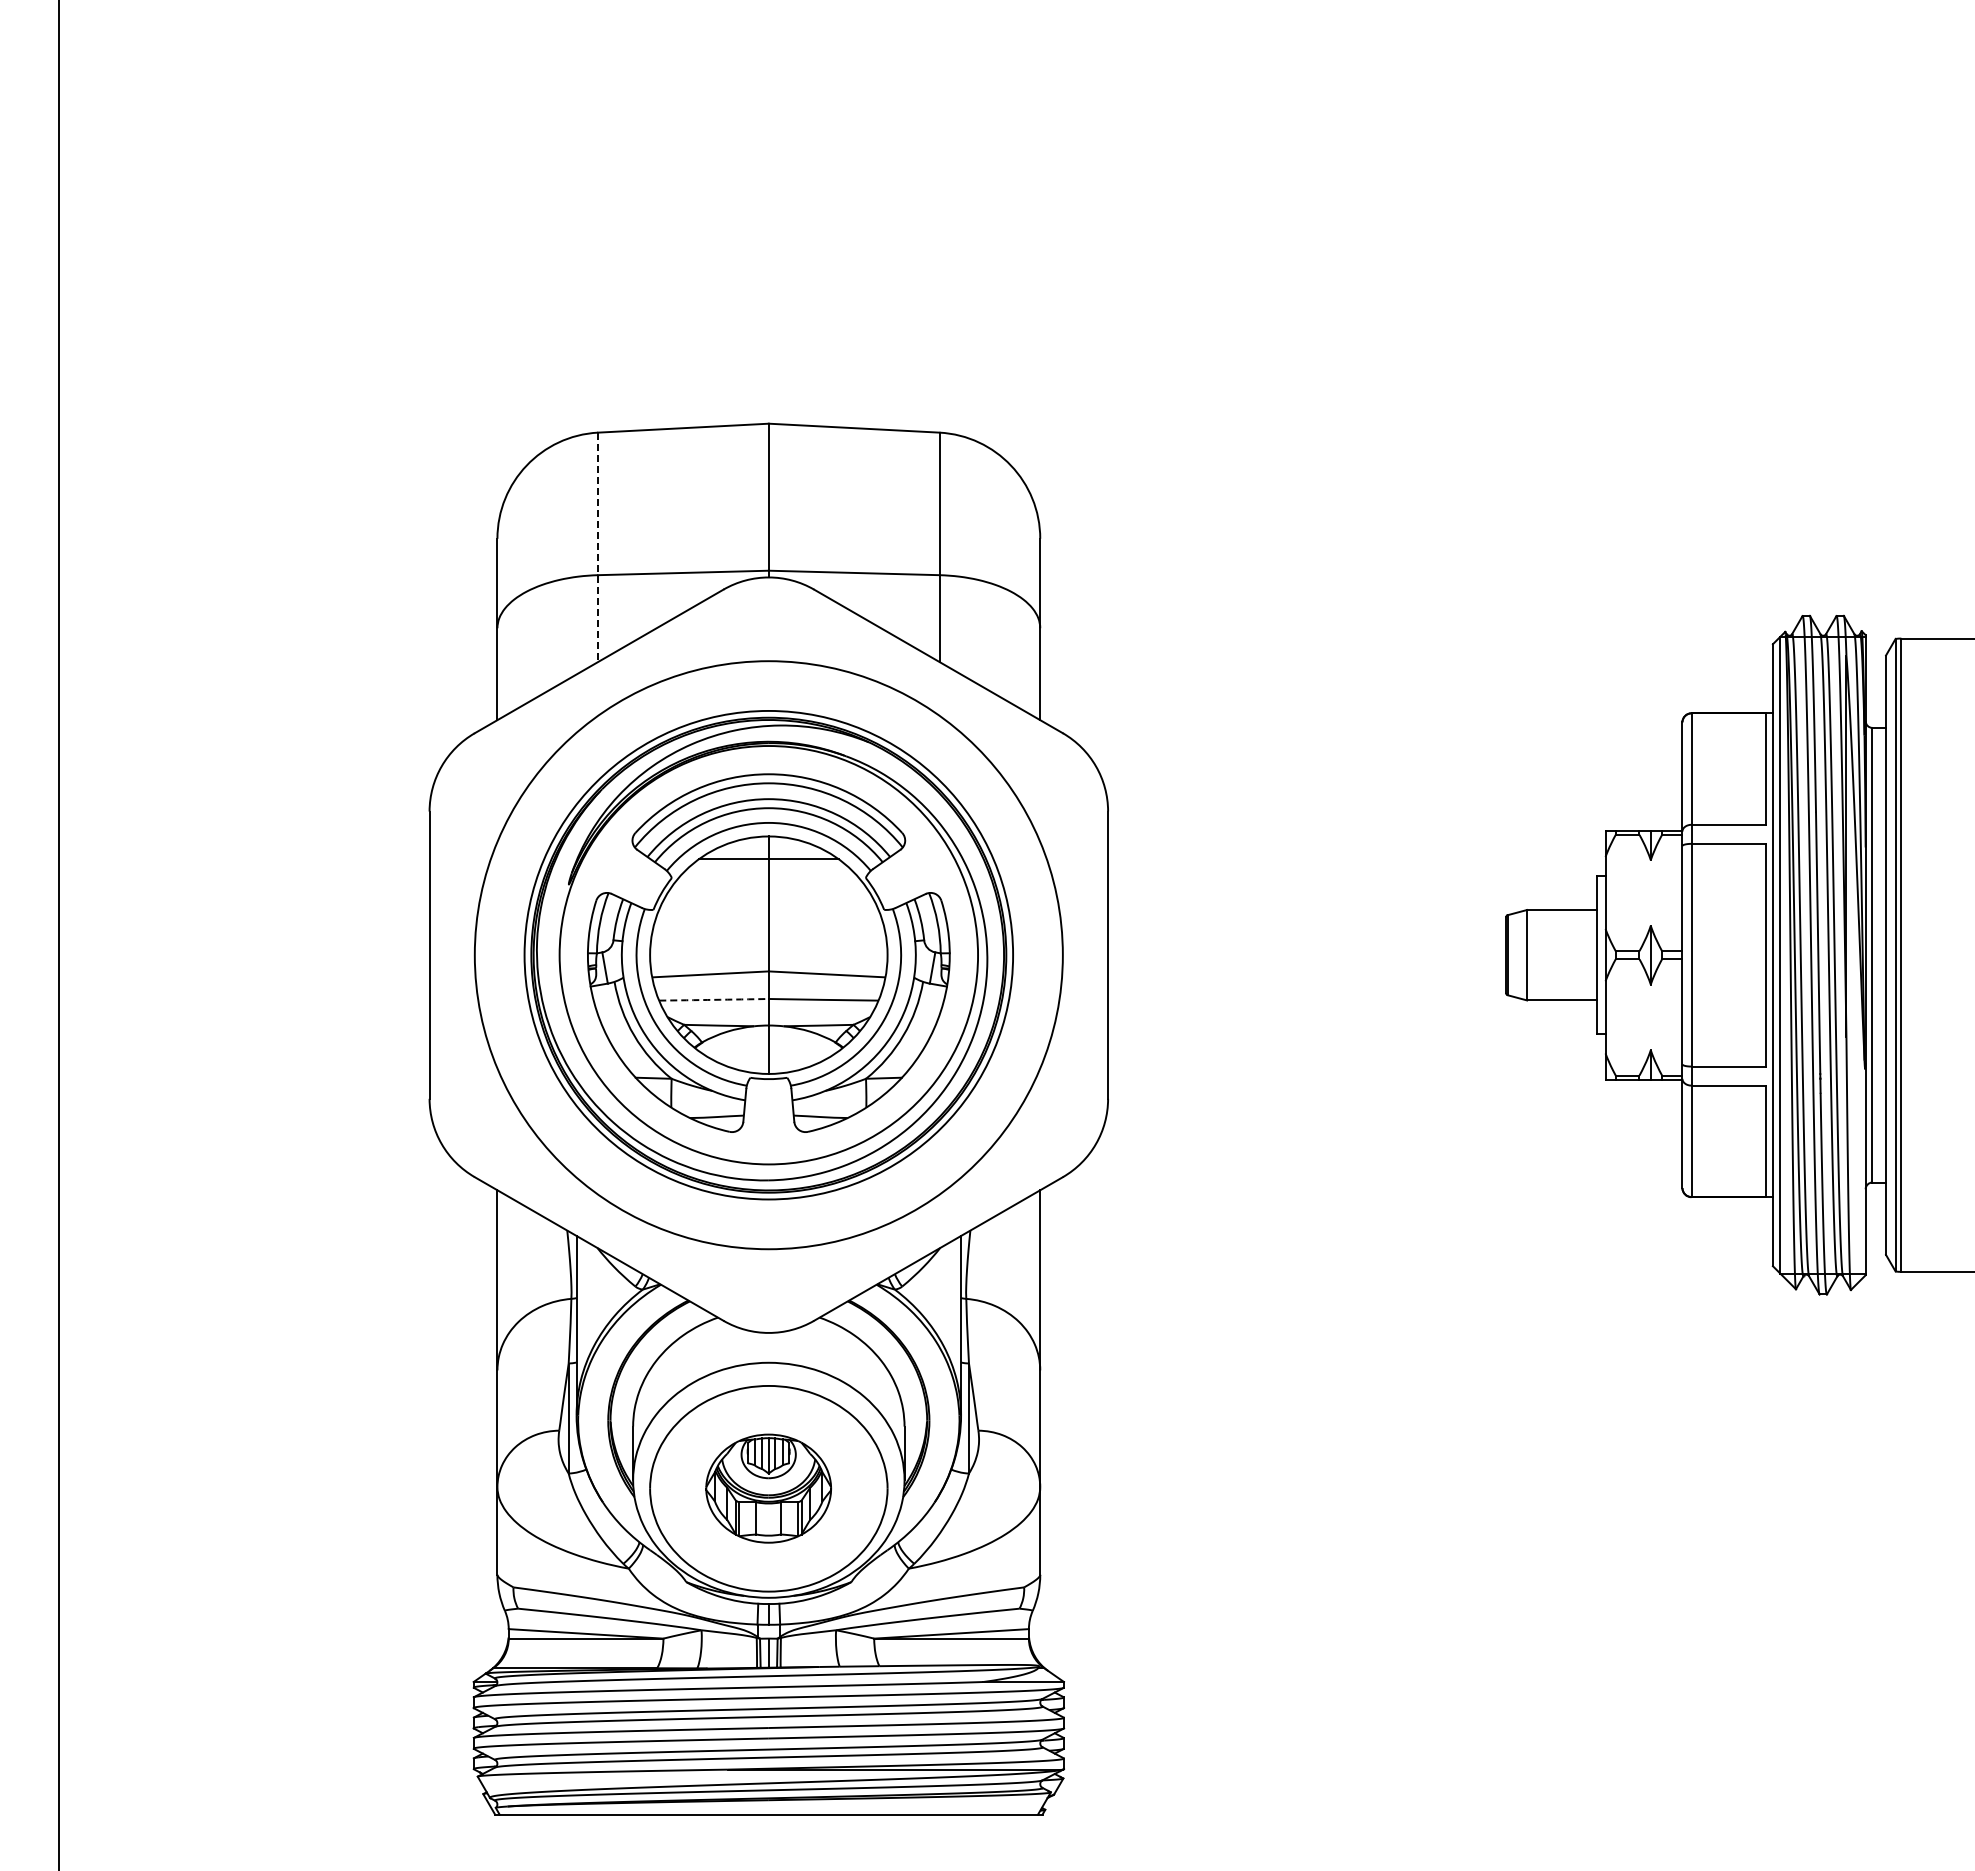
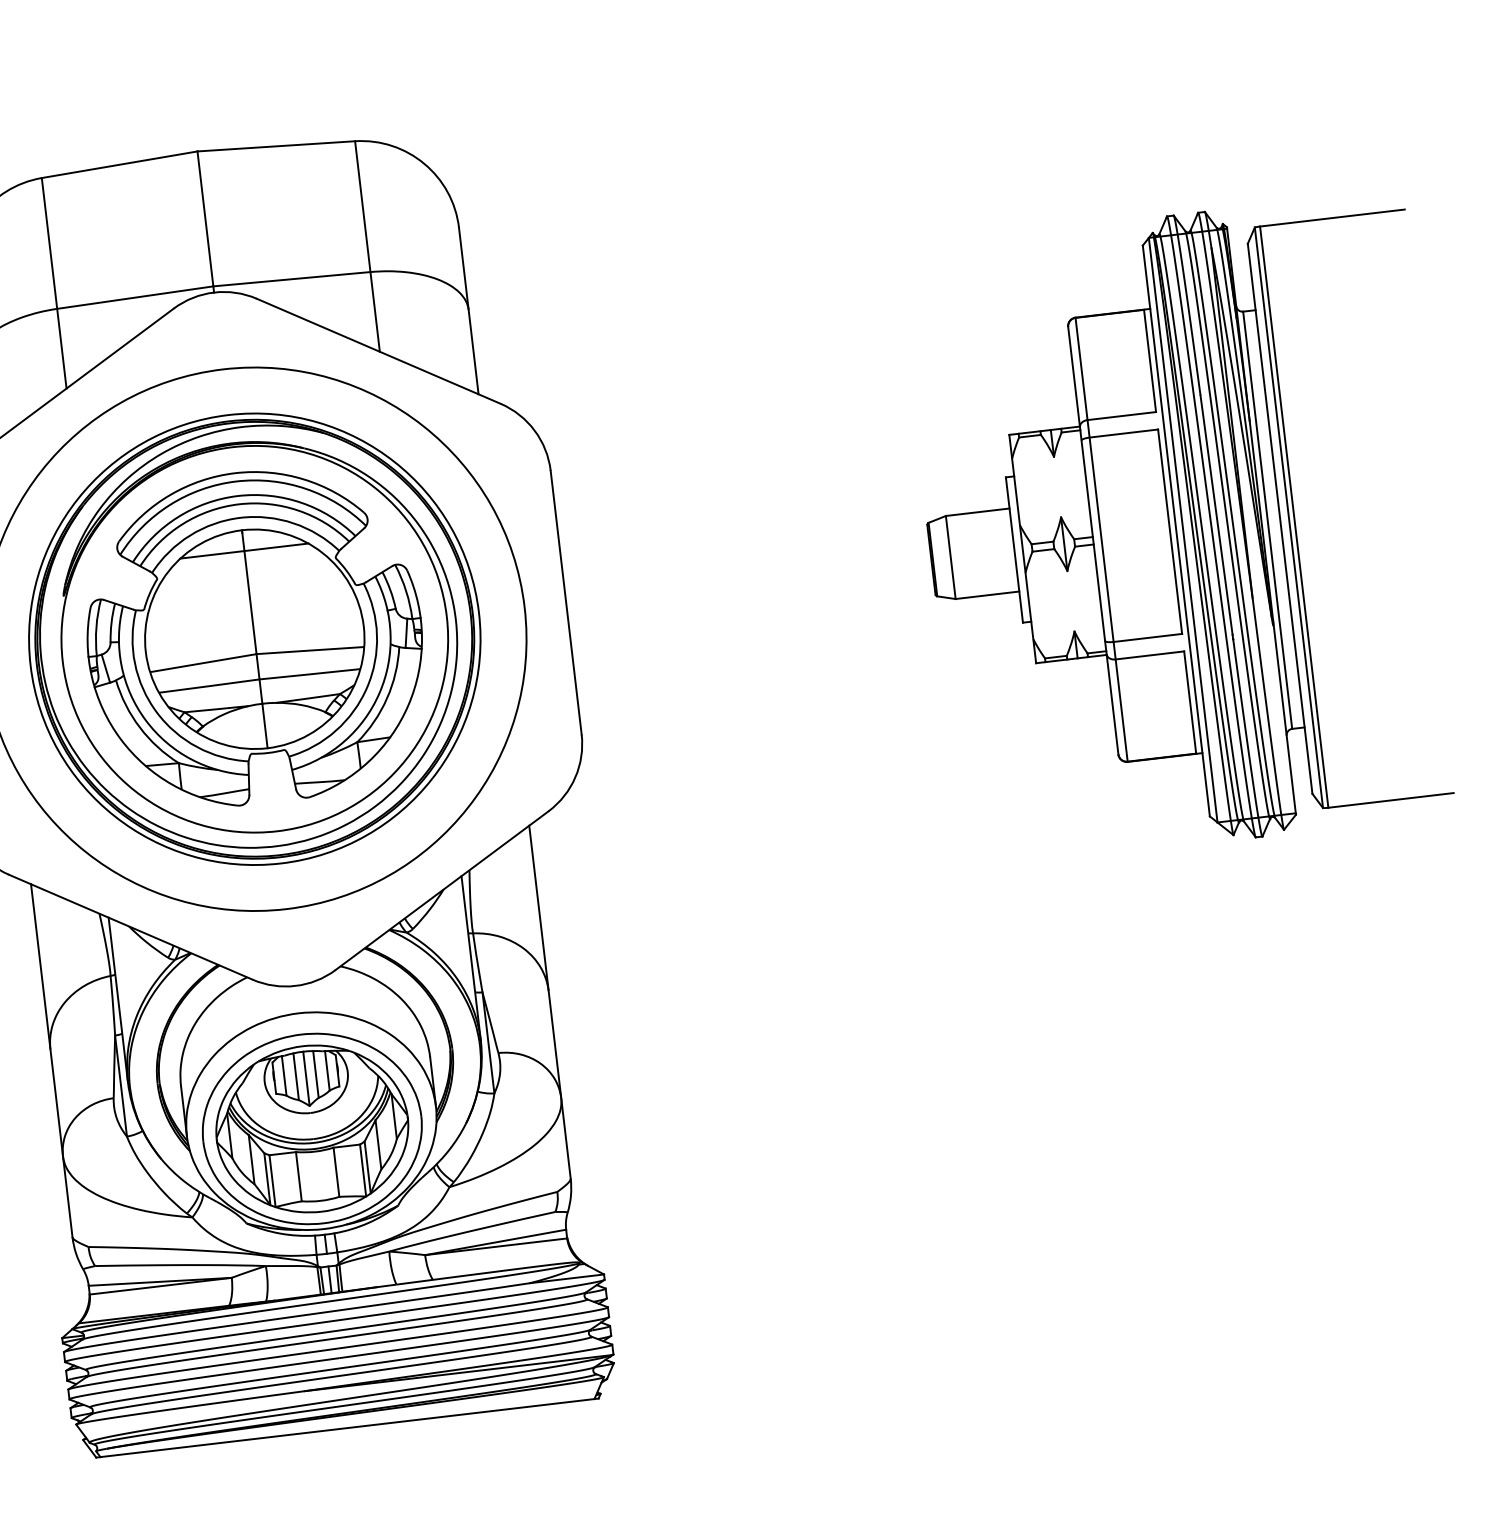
line: (598, 547) -> (54, 283), dashed -> solid
arc: (714, 999) -> (209, 685), dashed -> solid
part: (768, 1488) -> (311, 1128), size x1.67

